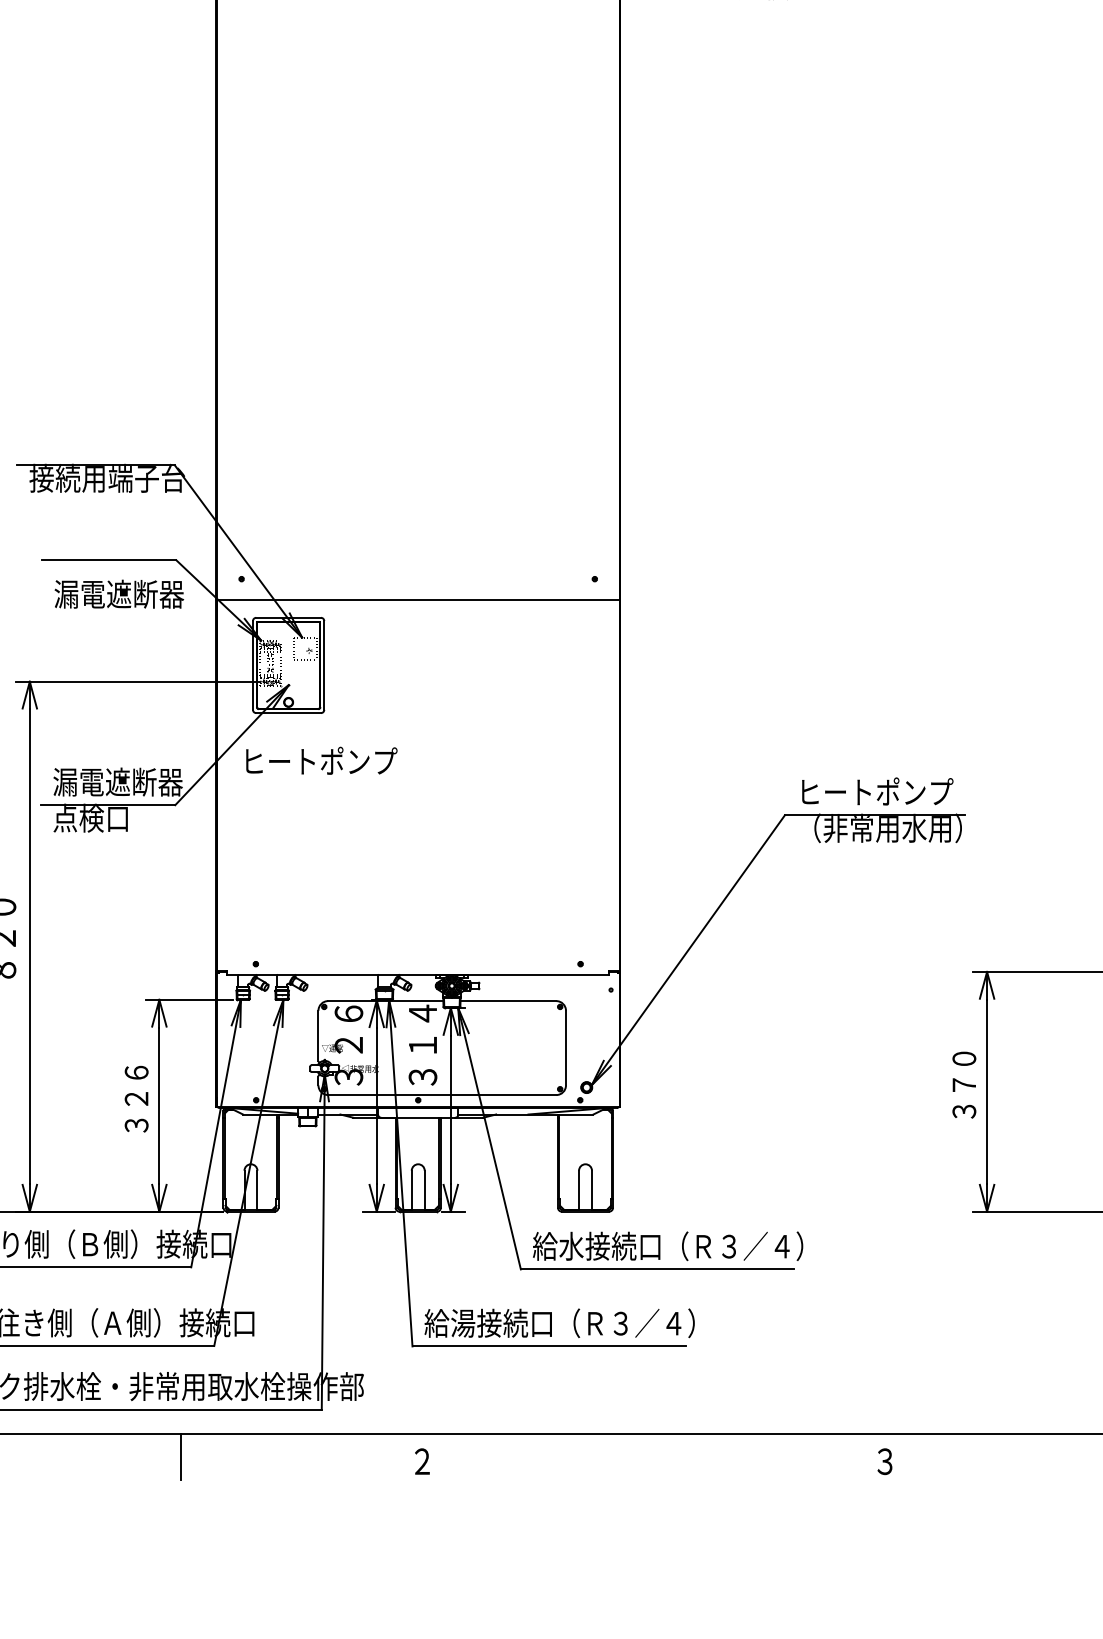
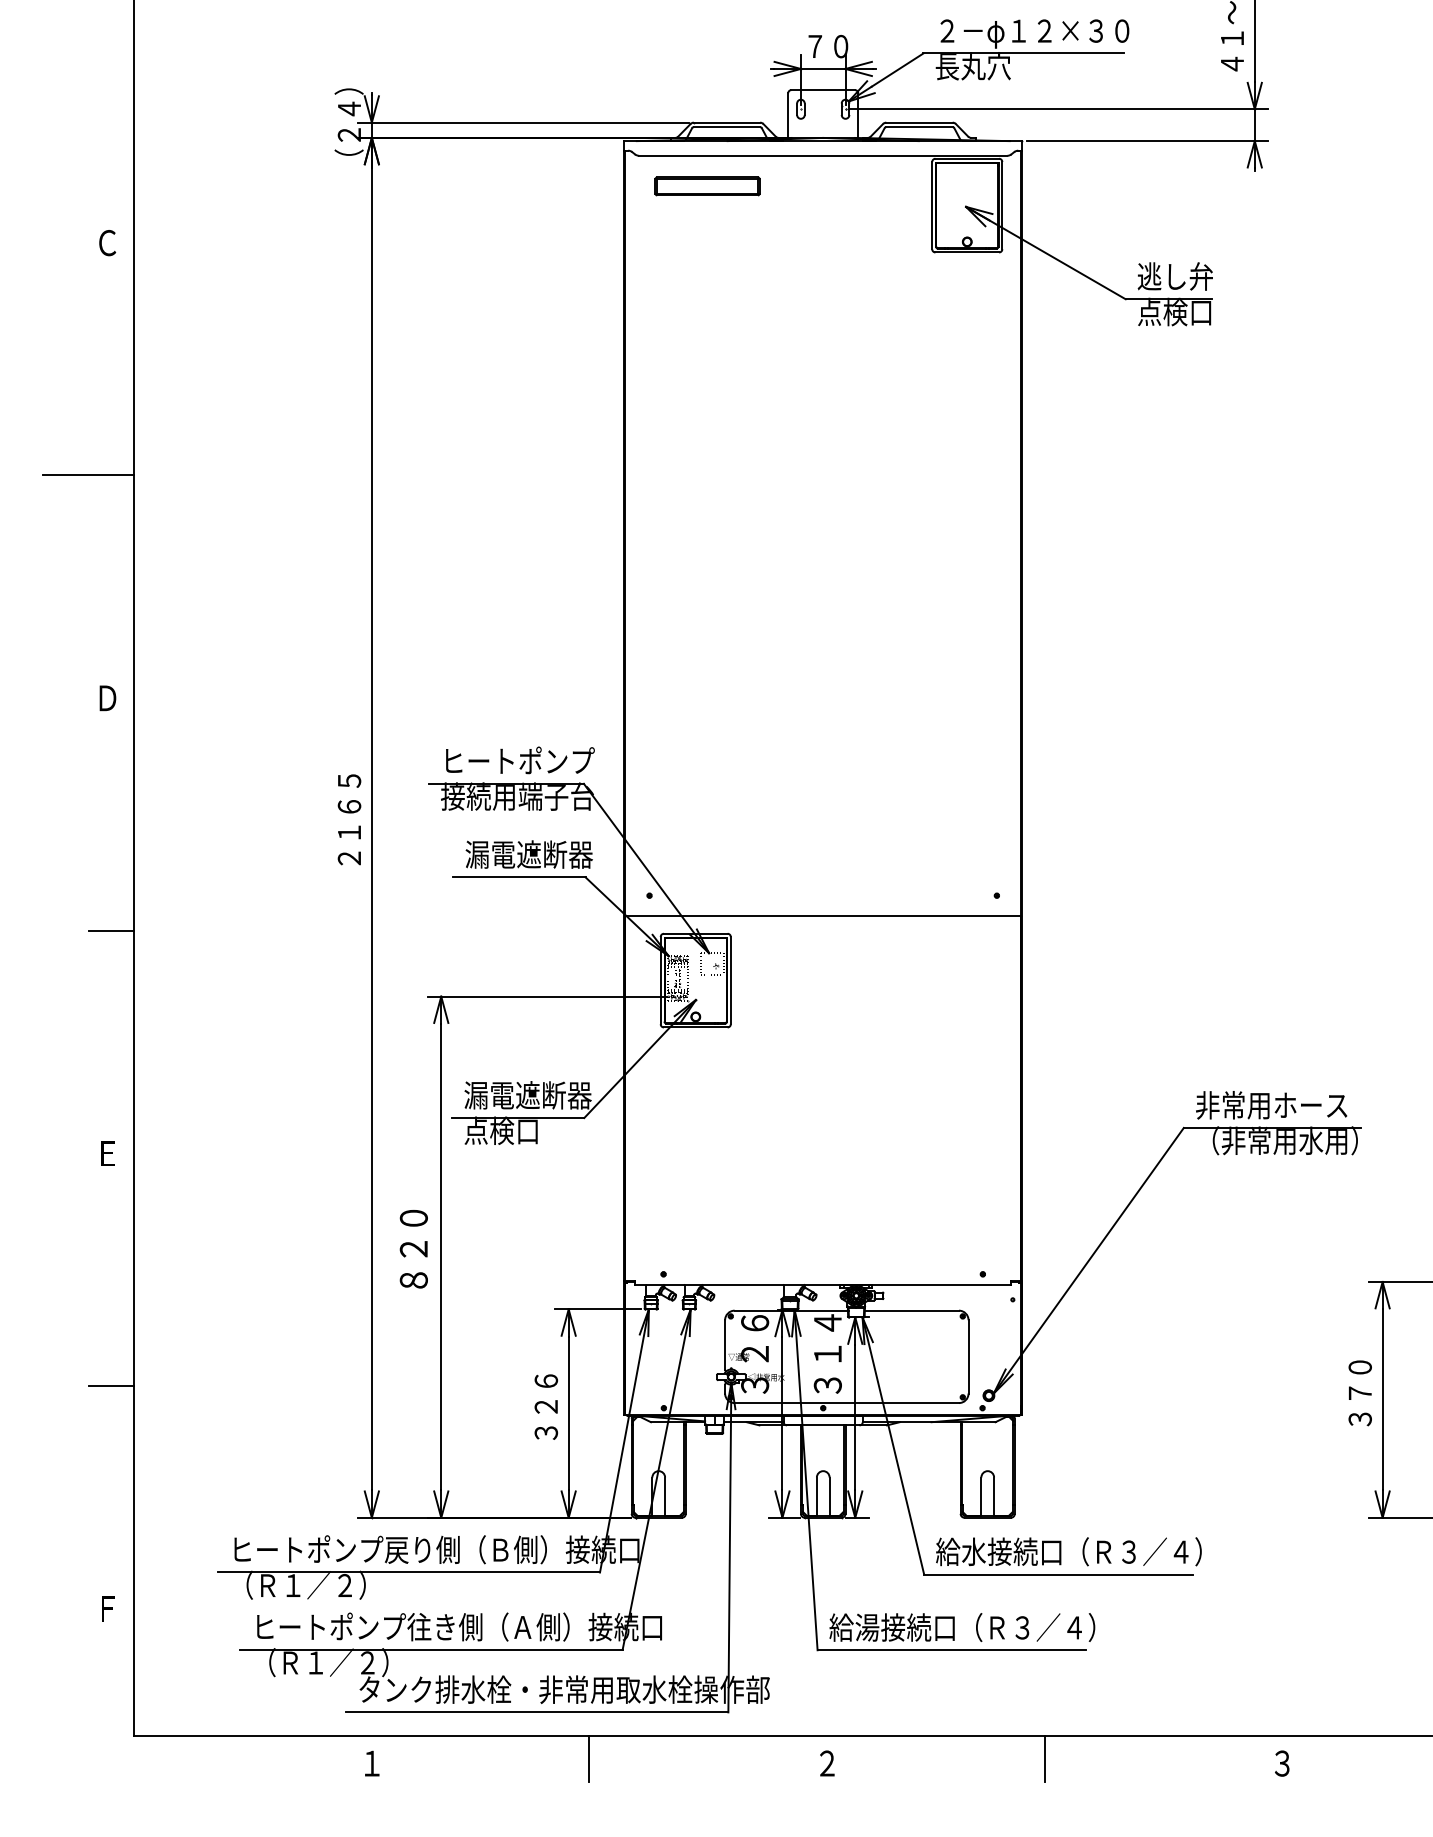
text: (118, 594) -> (528, 854), moved
text: (321, 760) -> (520, 760), moved
text: (875, 791) -> (1272, 1104), ヒートポンプ -> 非常用ホース
line: (643, 1456) -> (1044, 1758), added

